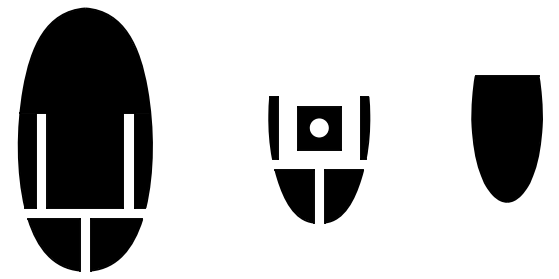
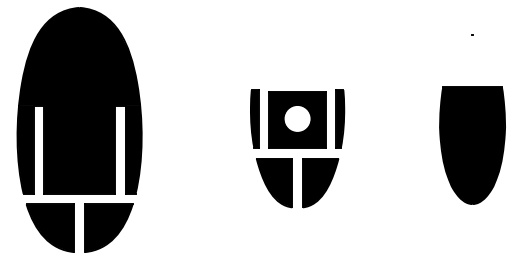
part: (319, 128) -> (297, 119), size x1.43
part: (507, 138) -> (472, 145), moved

